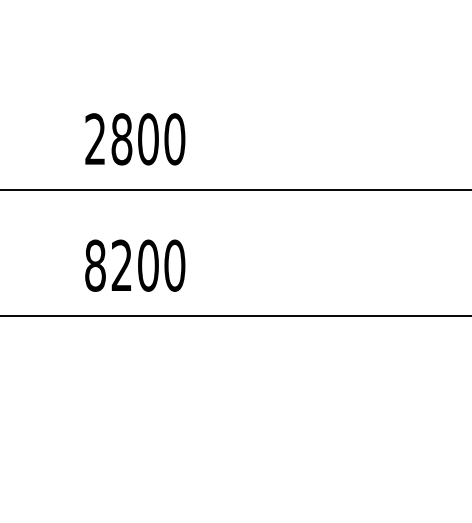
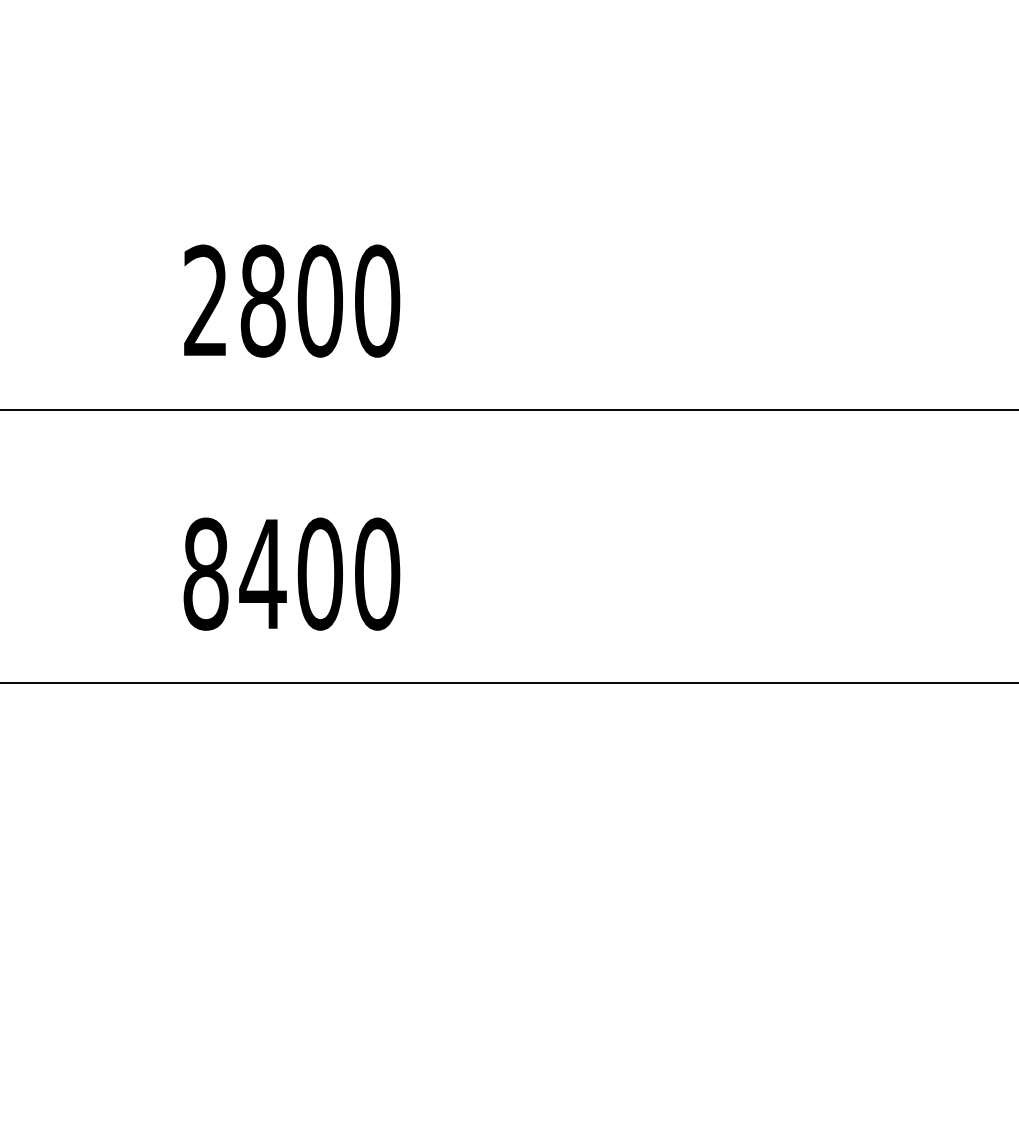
text: (121, 264) -> (262, 571), 8200 -> 8400

